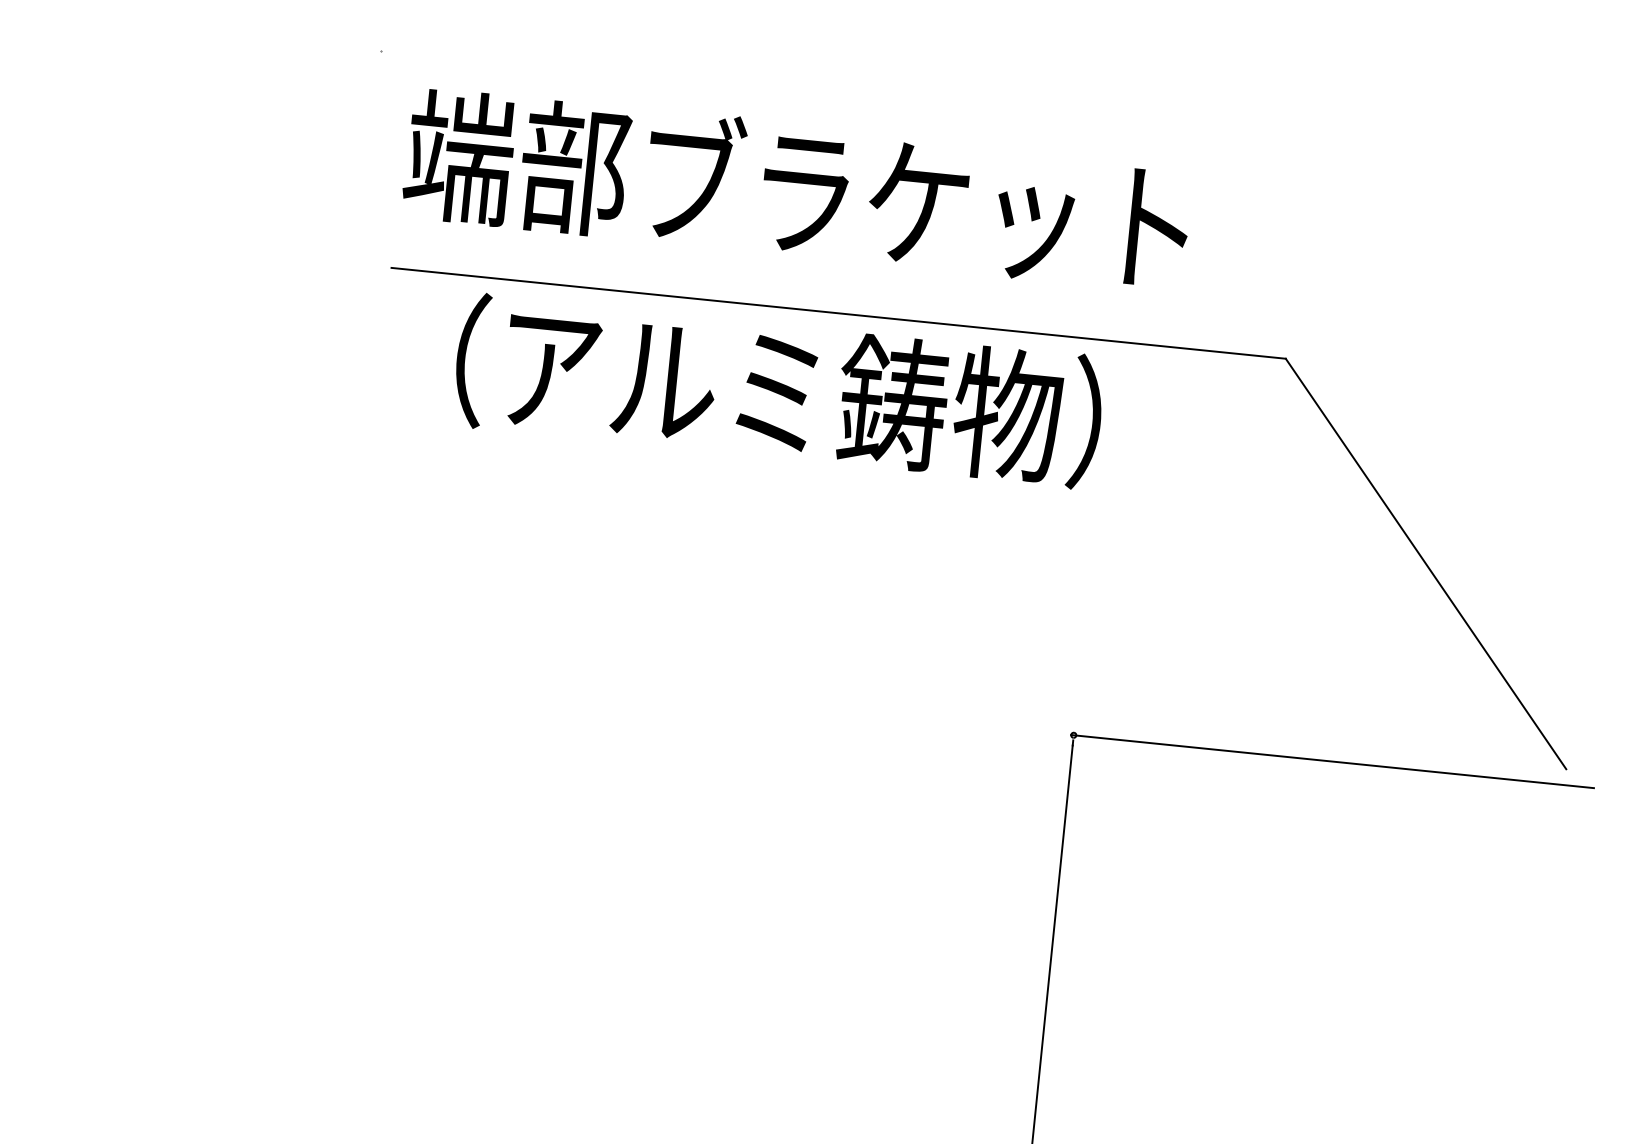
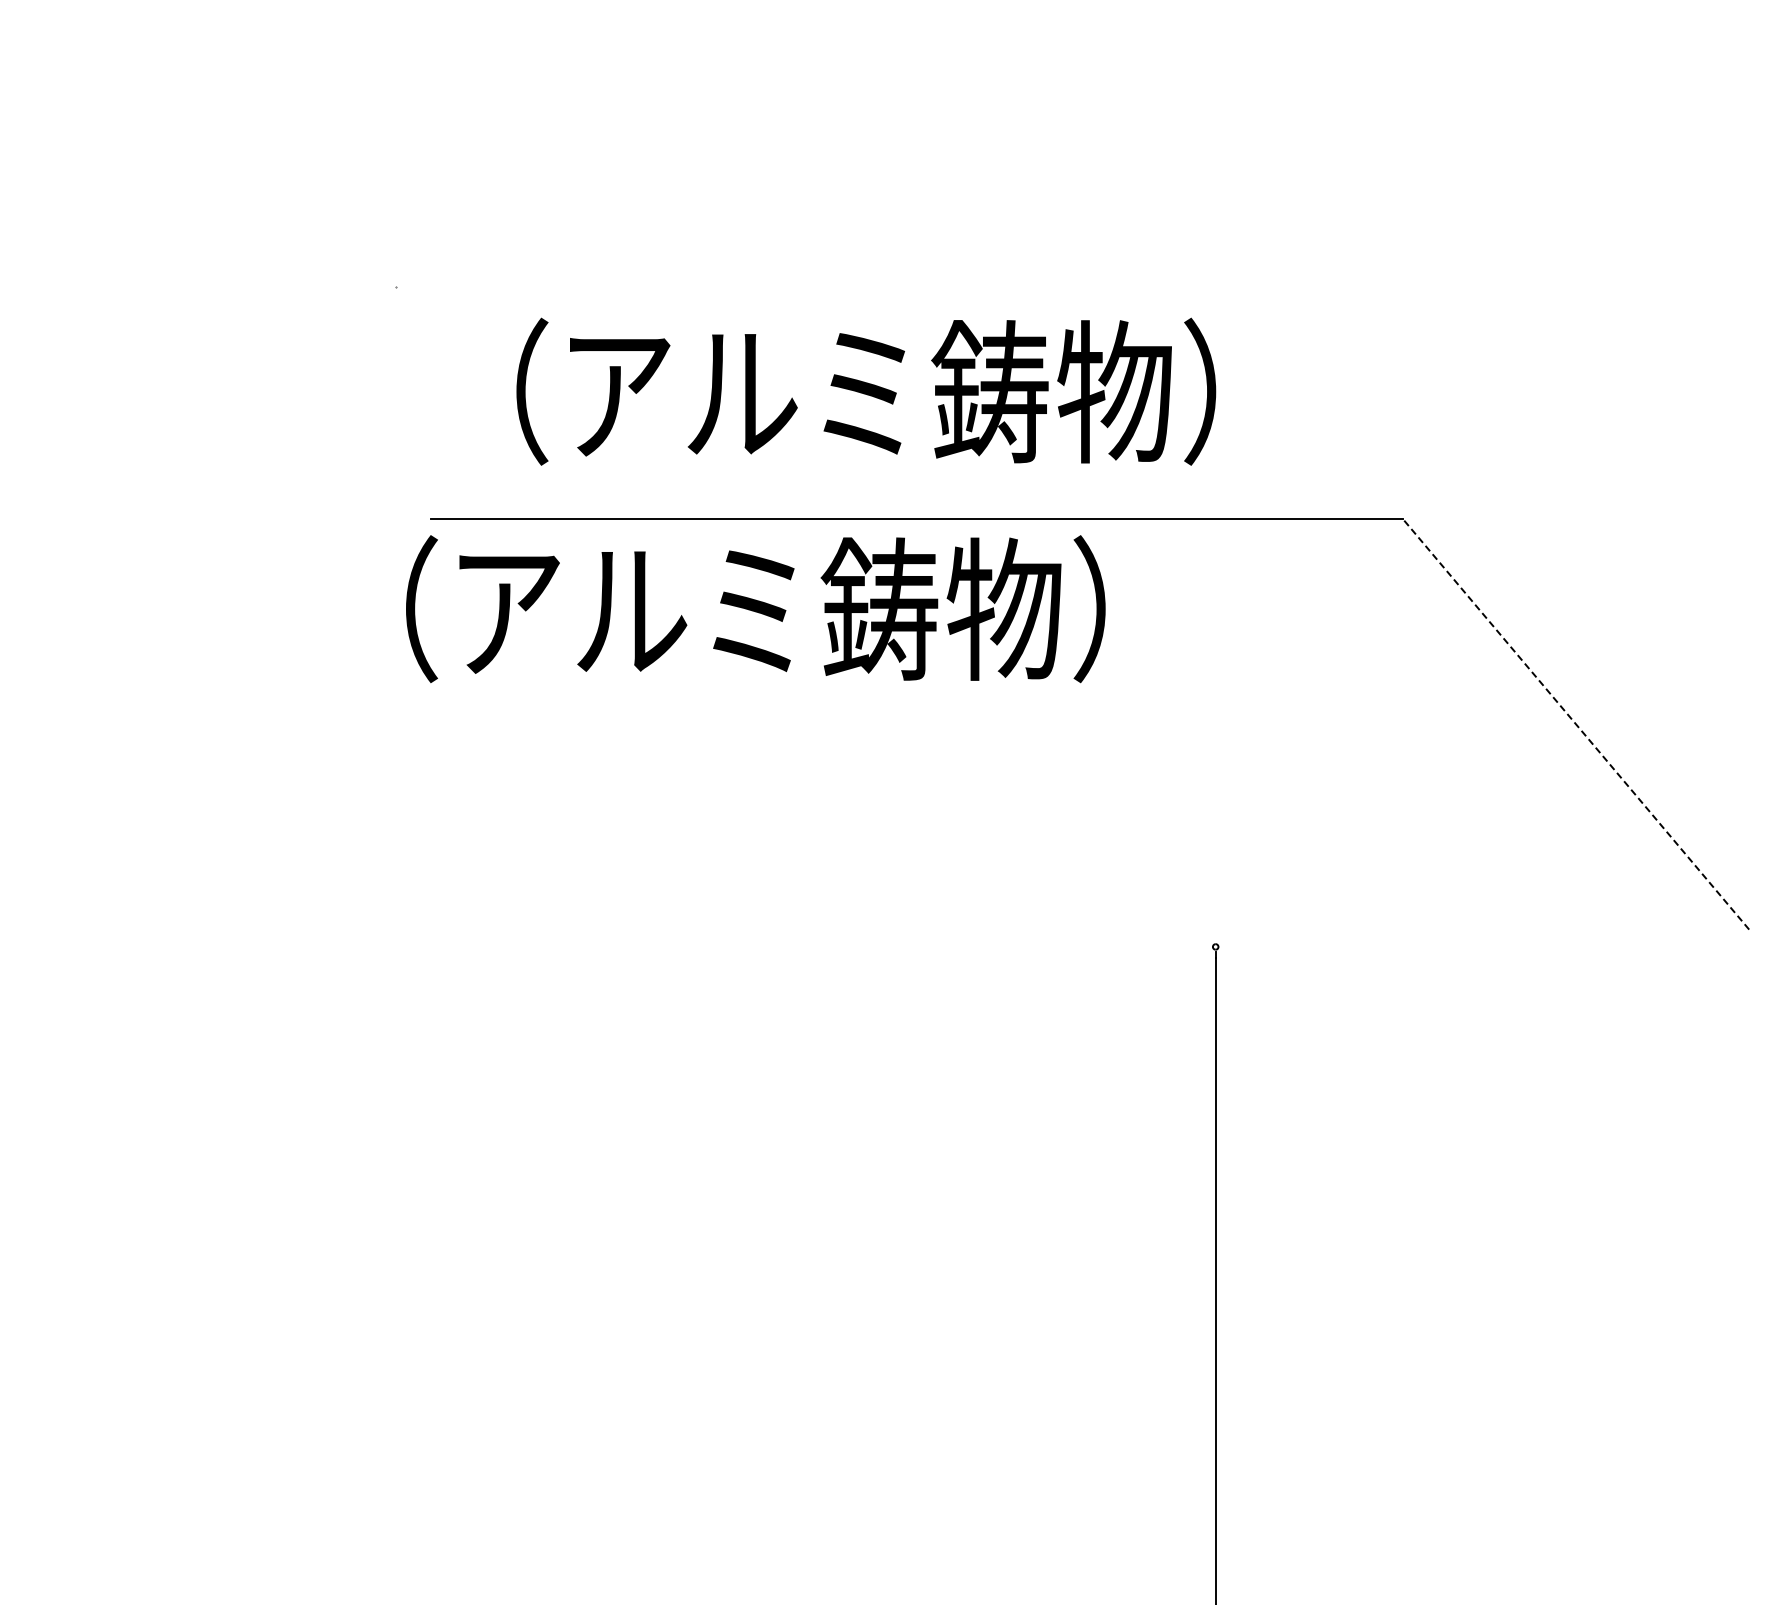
text: (796, 190) -> (858, 391), 端部ブラケット -> （アルミ鋳物）
text: (778, 391) -> (755, 609), moved
line: (1425, 564) -> (1575, 724), solid -> dashed
line: (1332, 761) -> (1496, 946), removed

